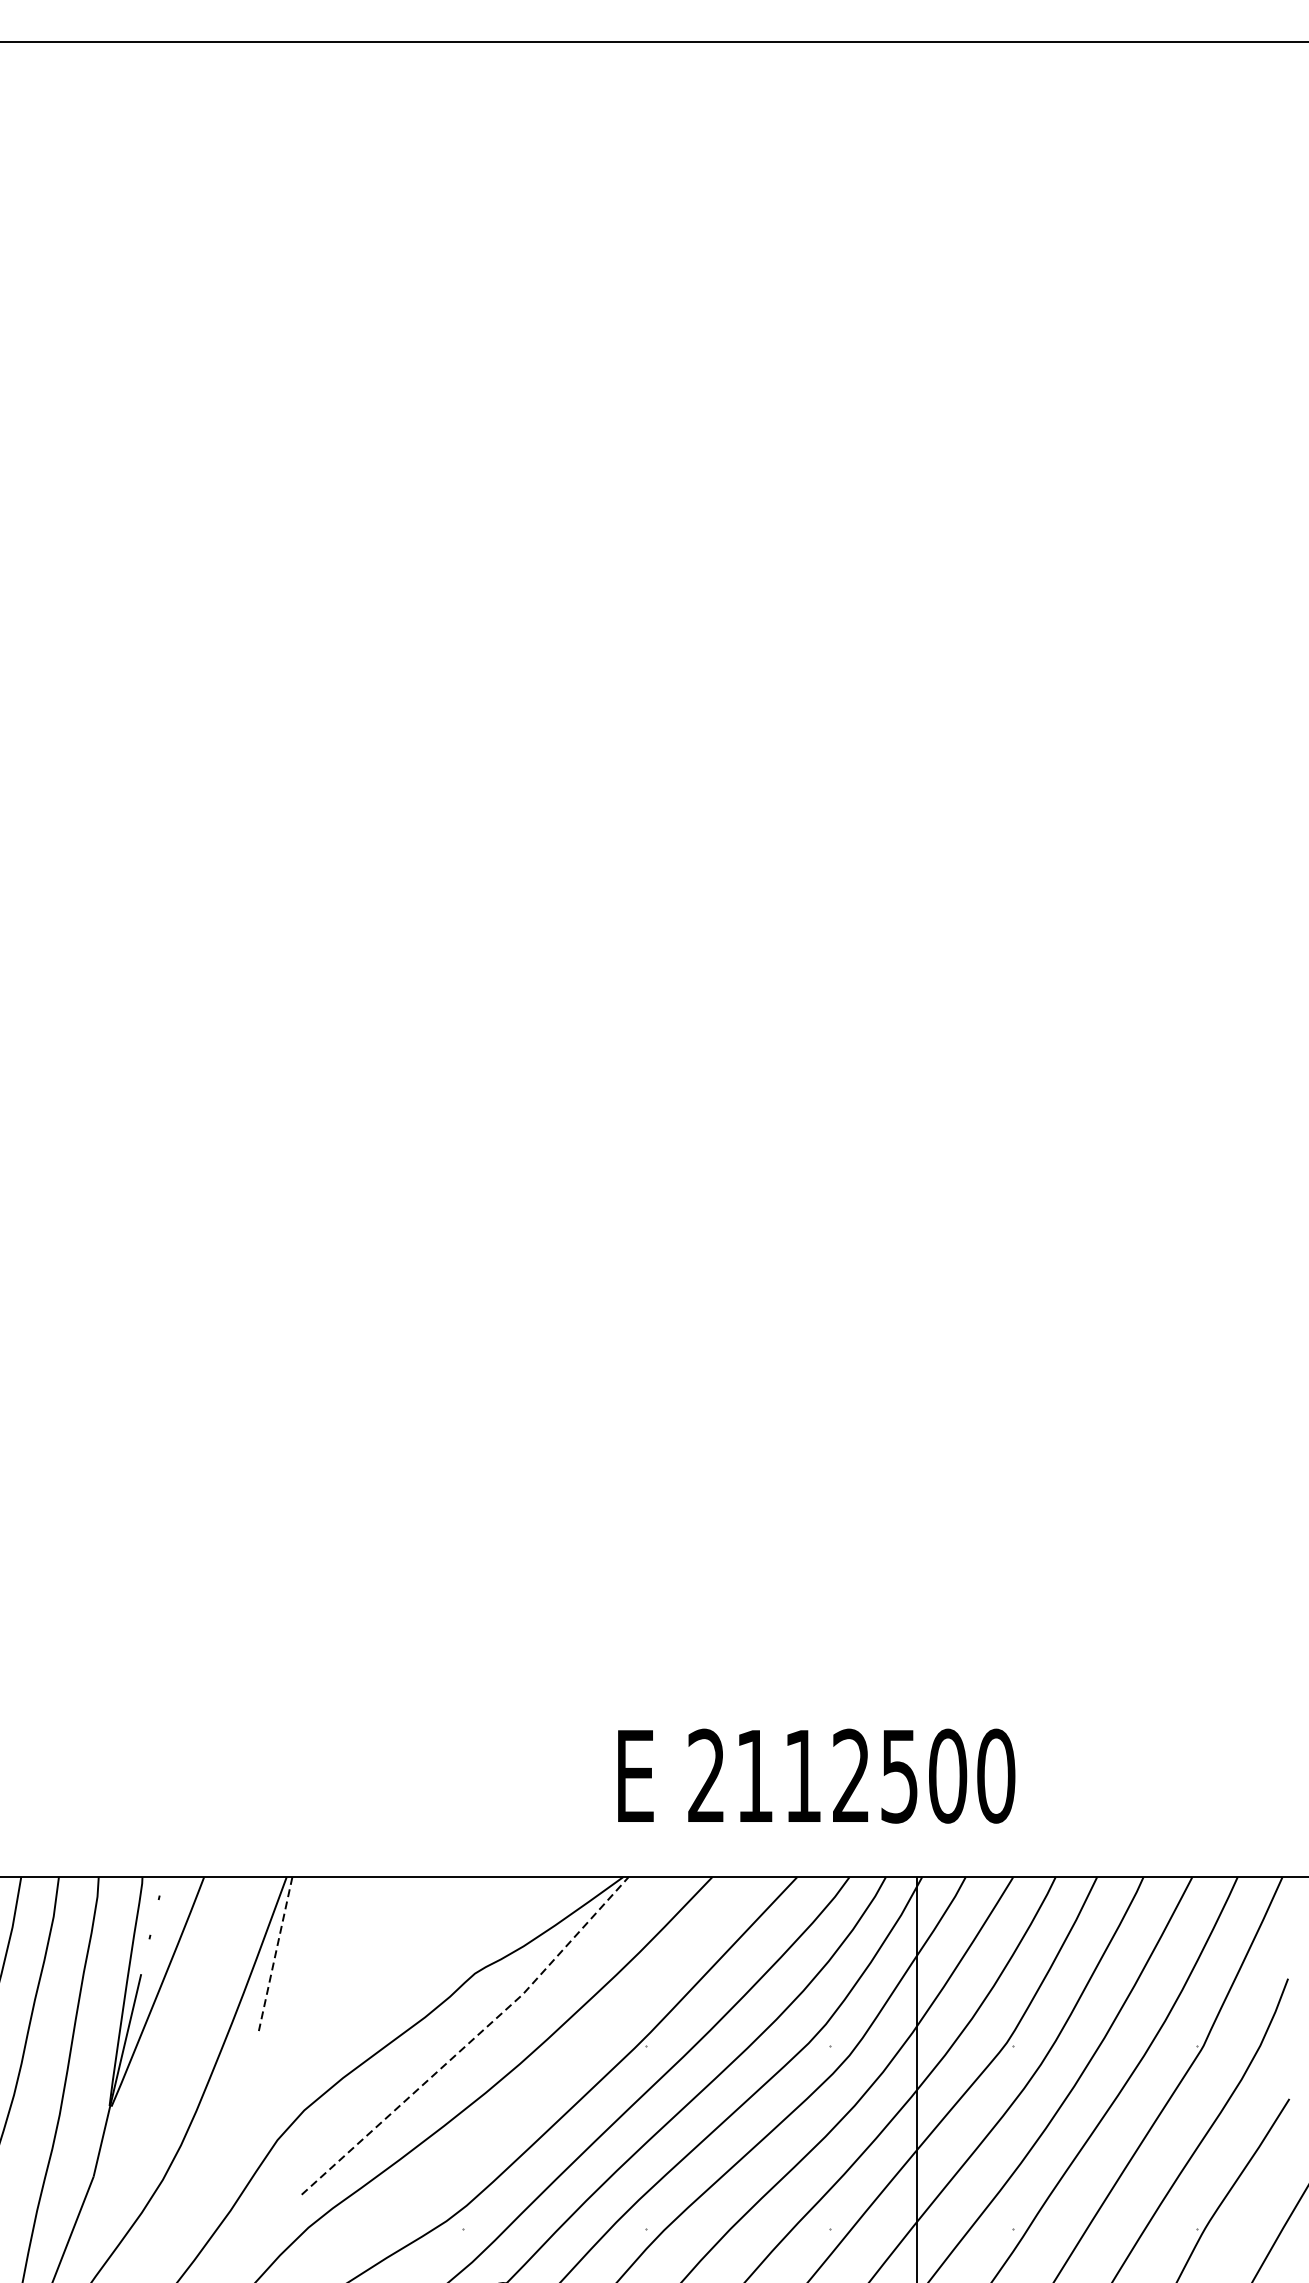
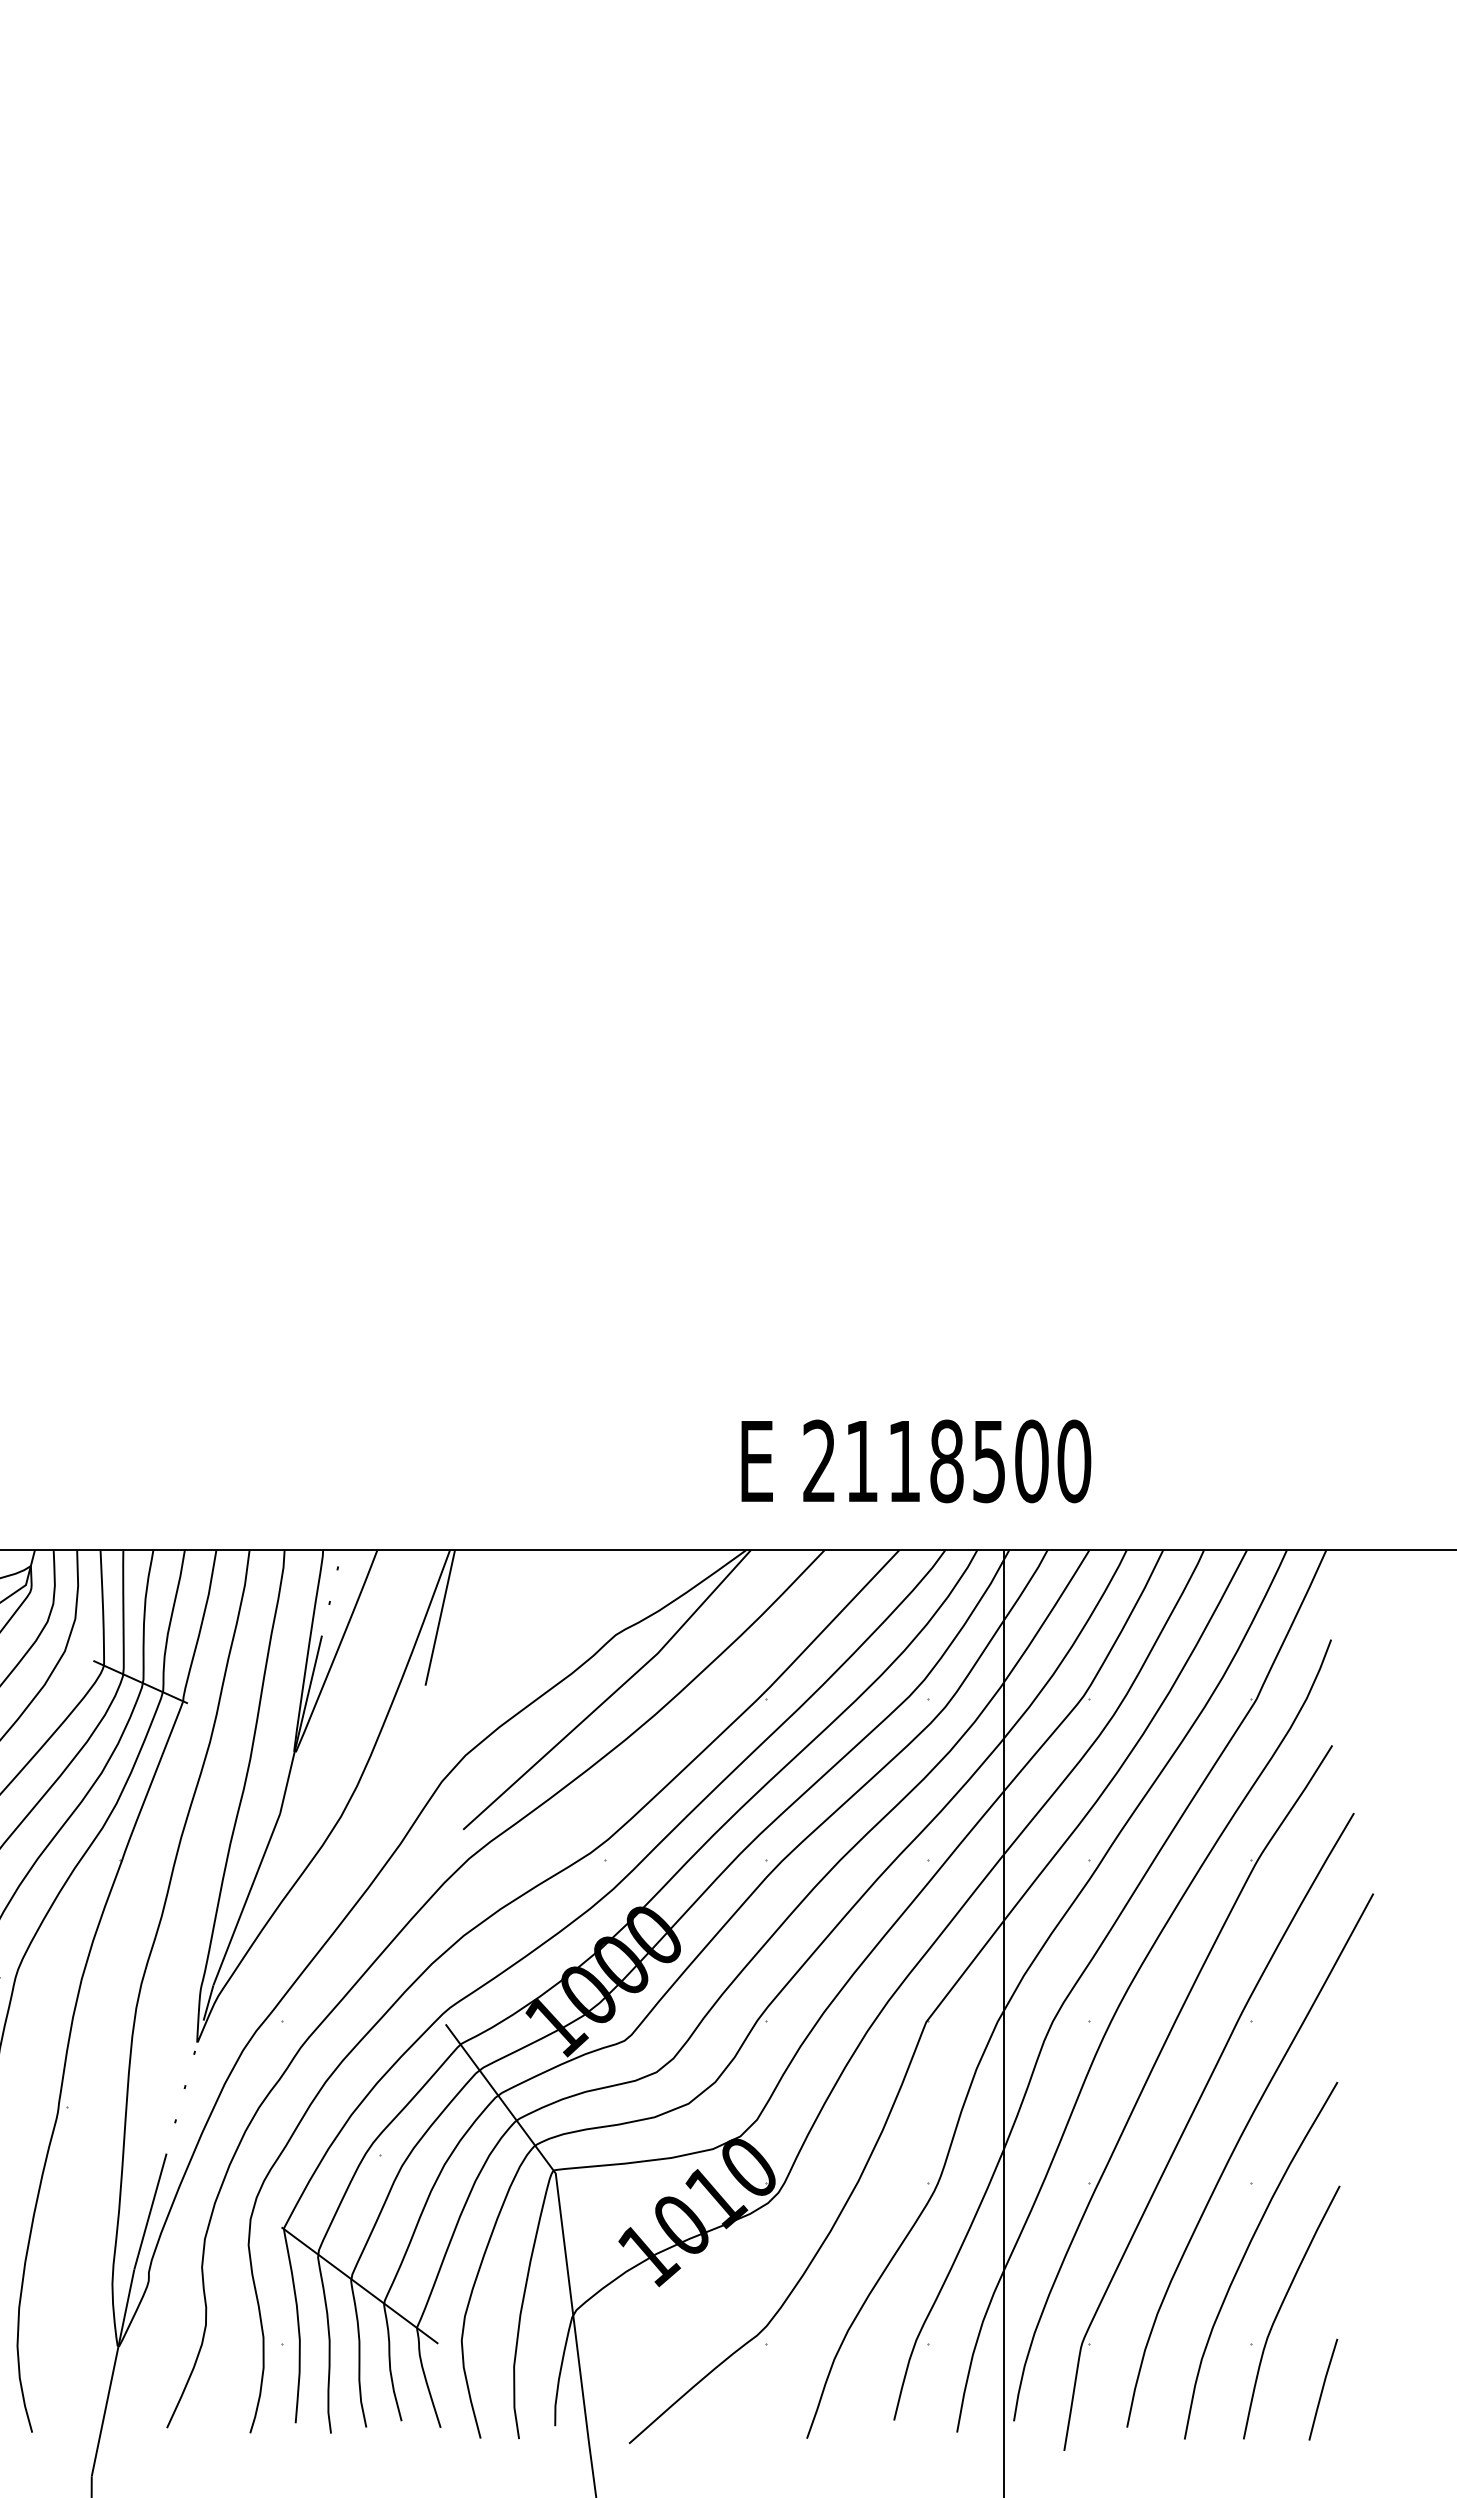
text: (850, 1776) -> (946, 1461), 2112500 -> 2118500
line: (275, 1954) -> (440, 1618), dashed -> solid
line: (471, 2041) -> (612, 1694), dashed -> solid

